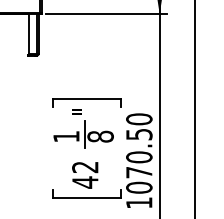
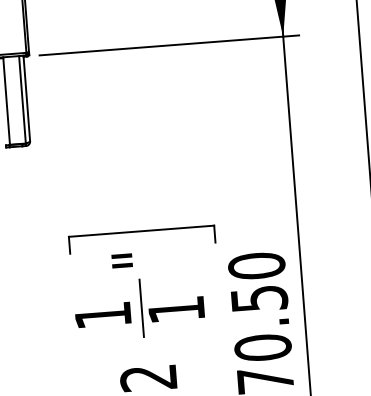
text: (100, 136) -> (176, 309), 8 -> 1

